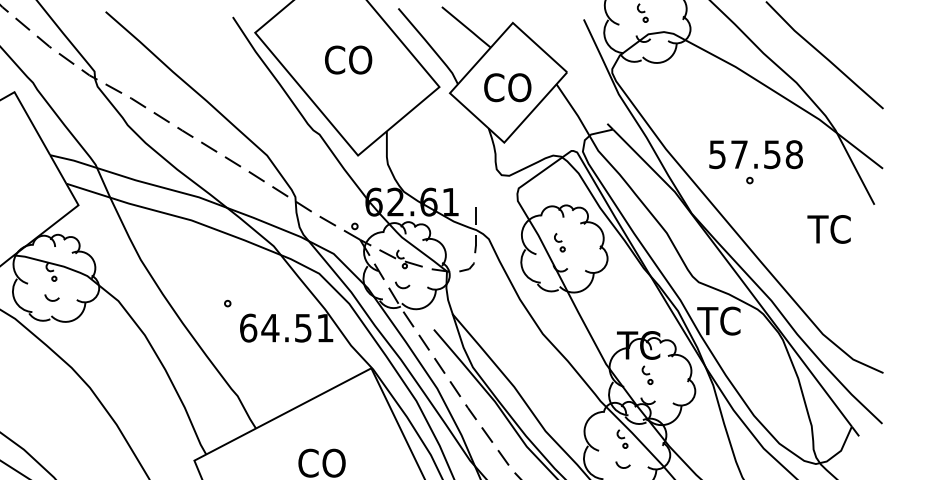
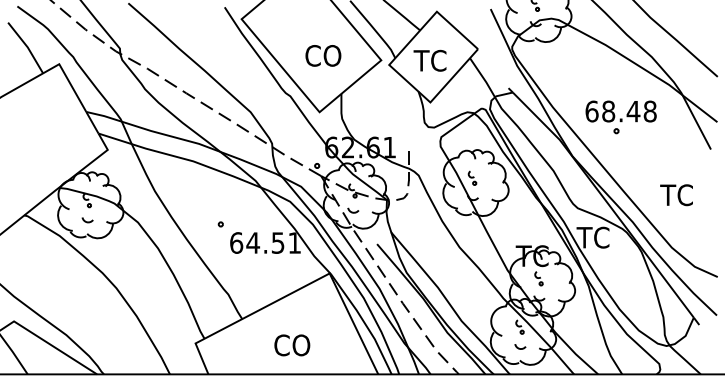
text: (348, 59) -> (323, 55), moved
text: (505, 87) -> (431, 60), CO -> TC
text: (744, 154) -> (612, 111), 57.58 -> 68.48
text: (829, 229) -> (676, 195), moved

